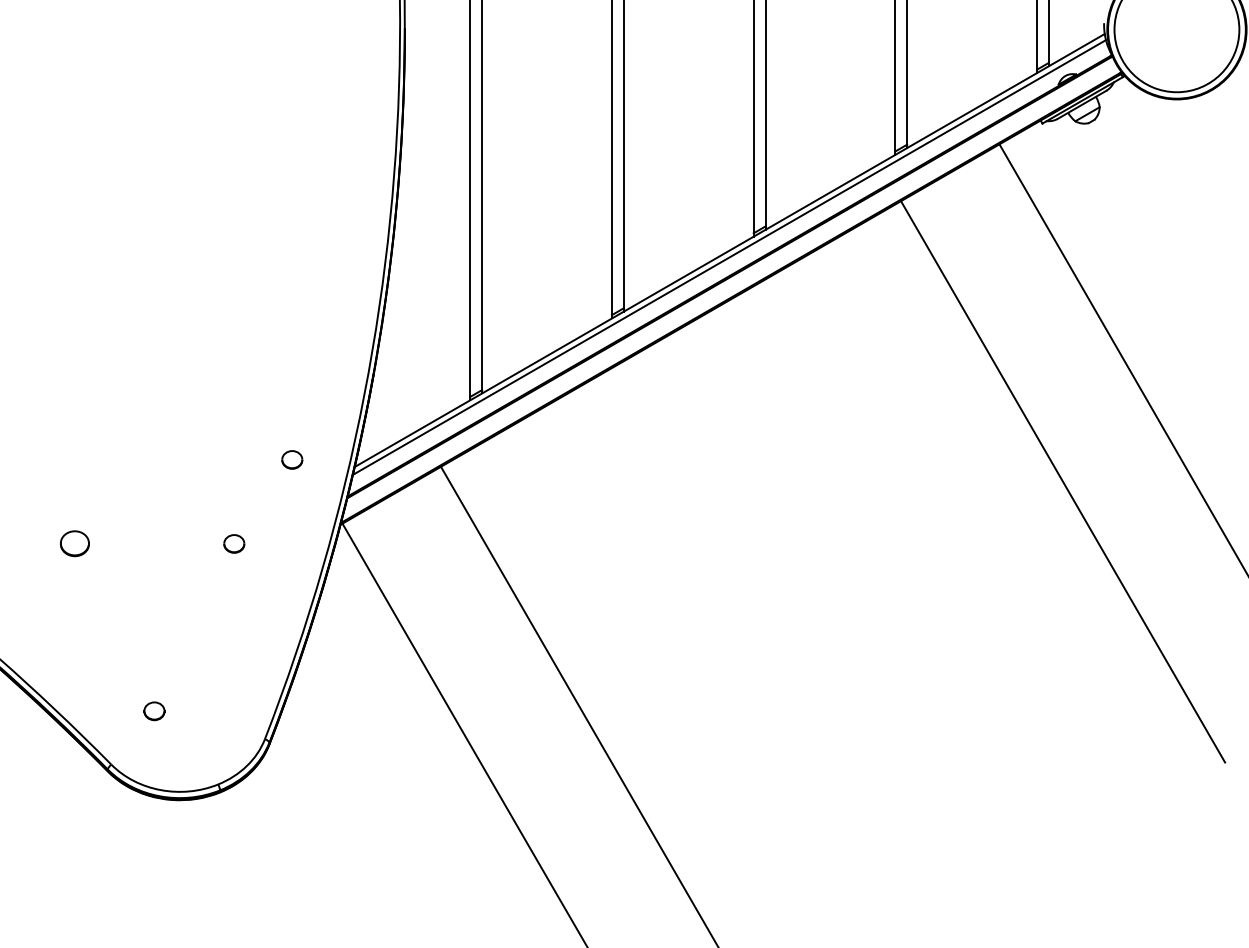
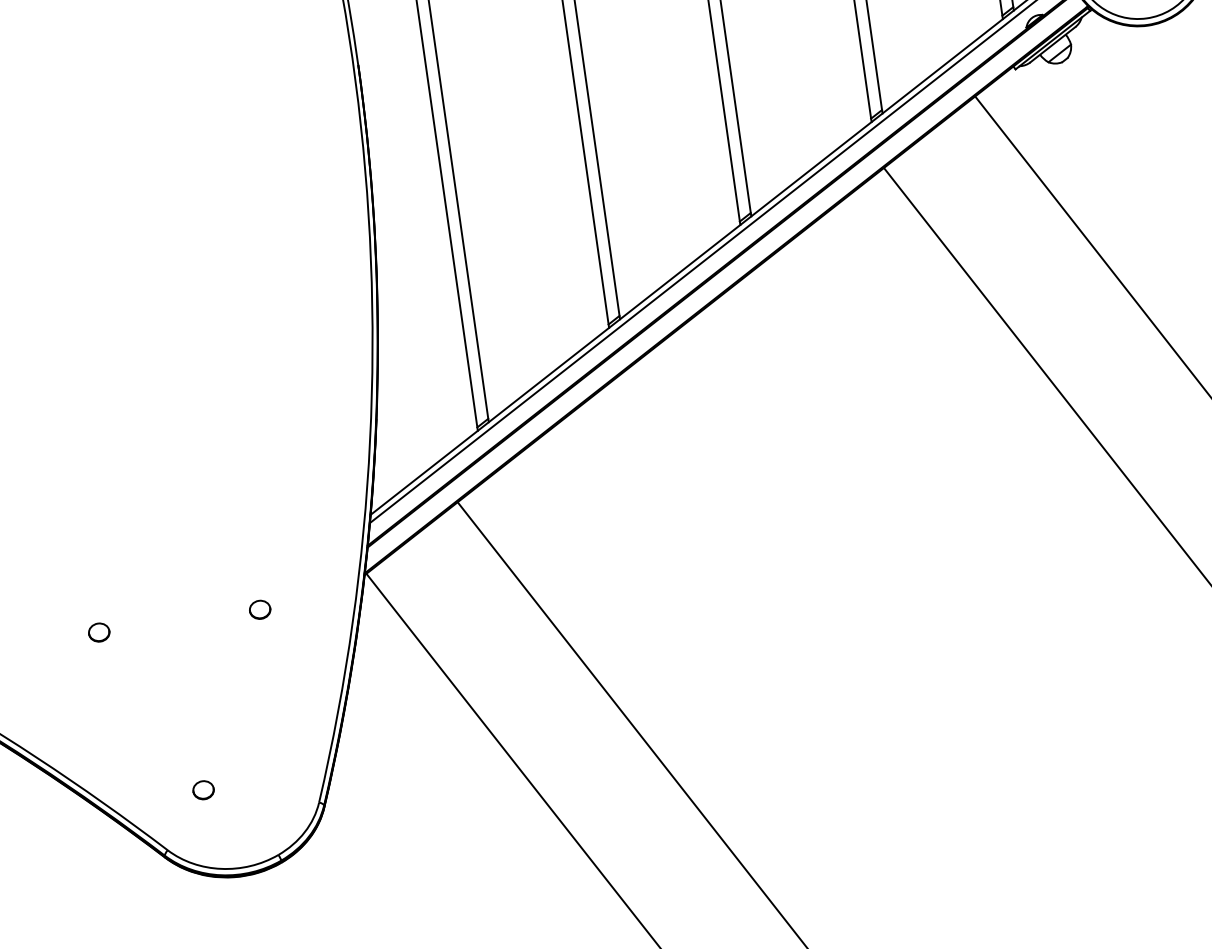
part: (292, 459) -> (306, 516), removed
part: (74, 543) -> (98, 632), size x0.71

